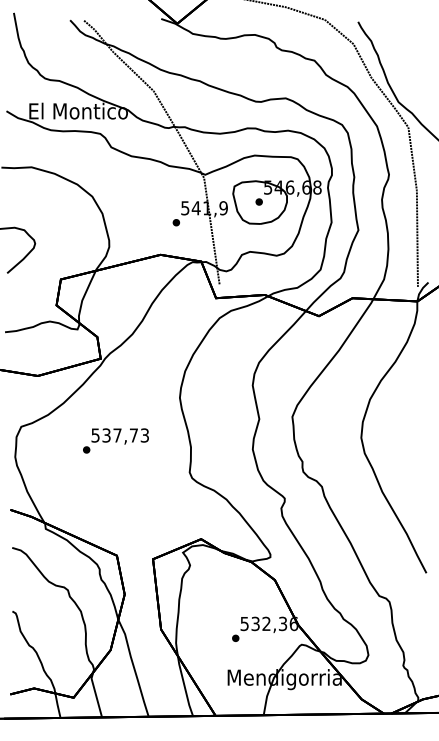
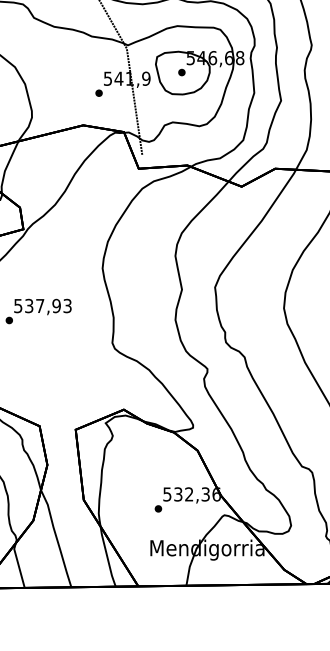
text: (133, 435) -> (56, 306), 537,73 -> 537,93

